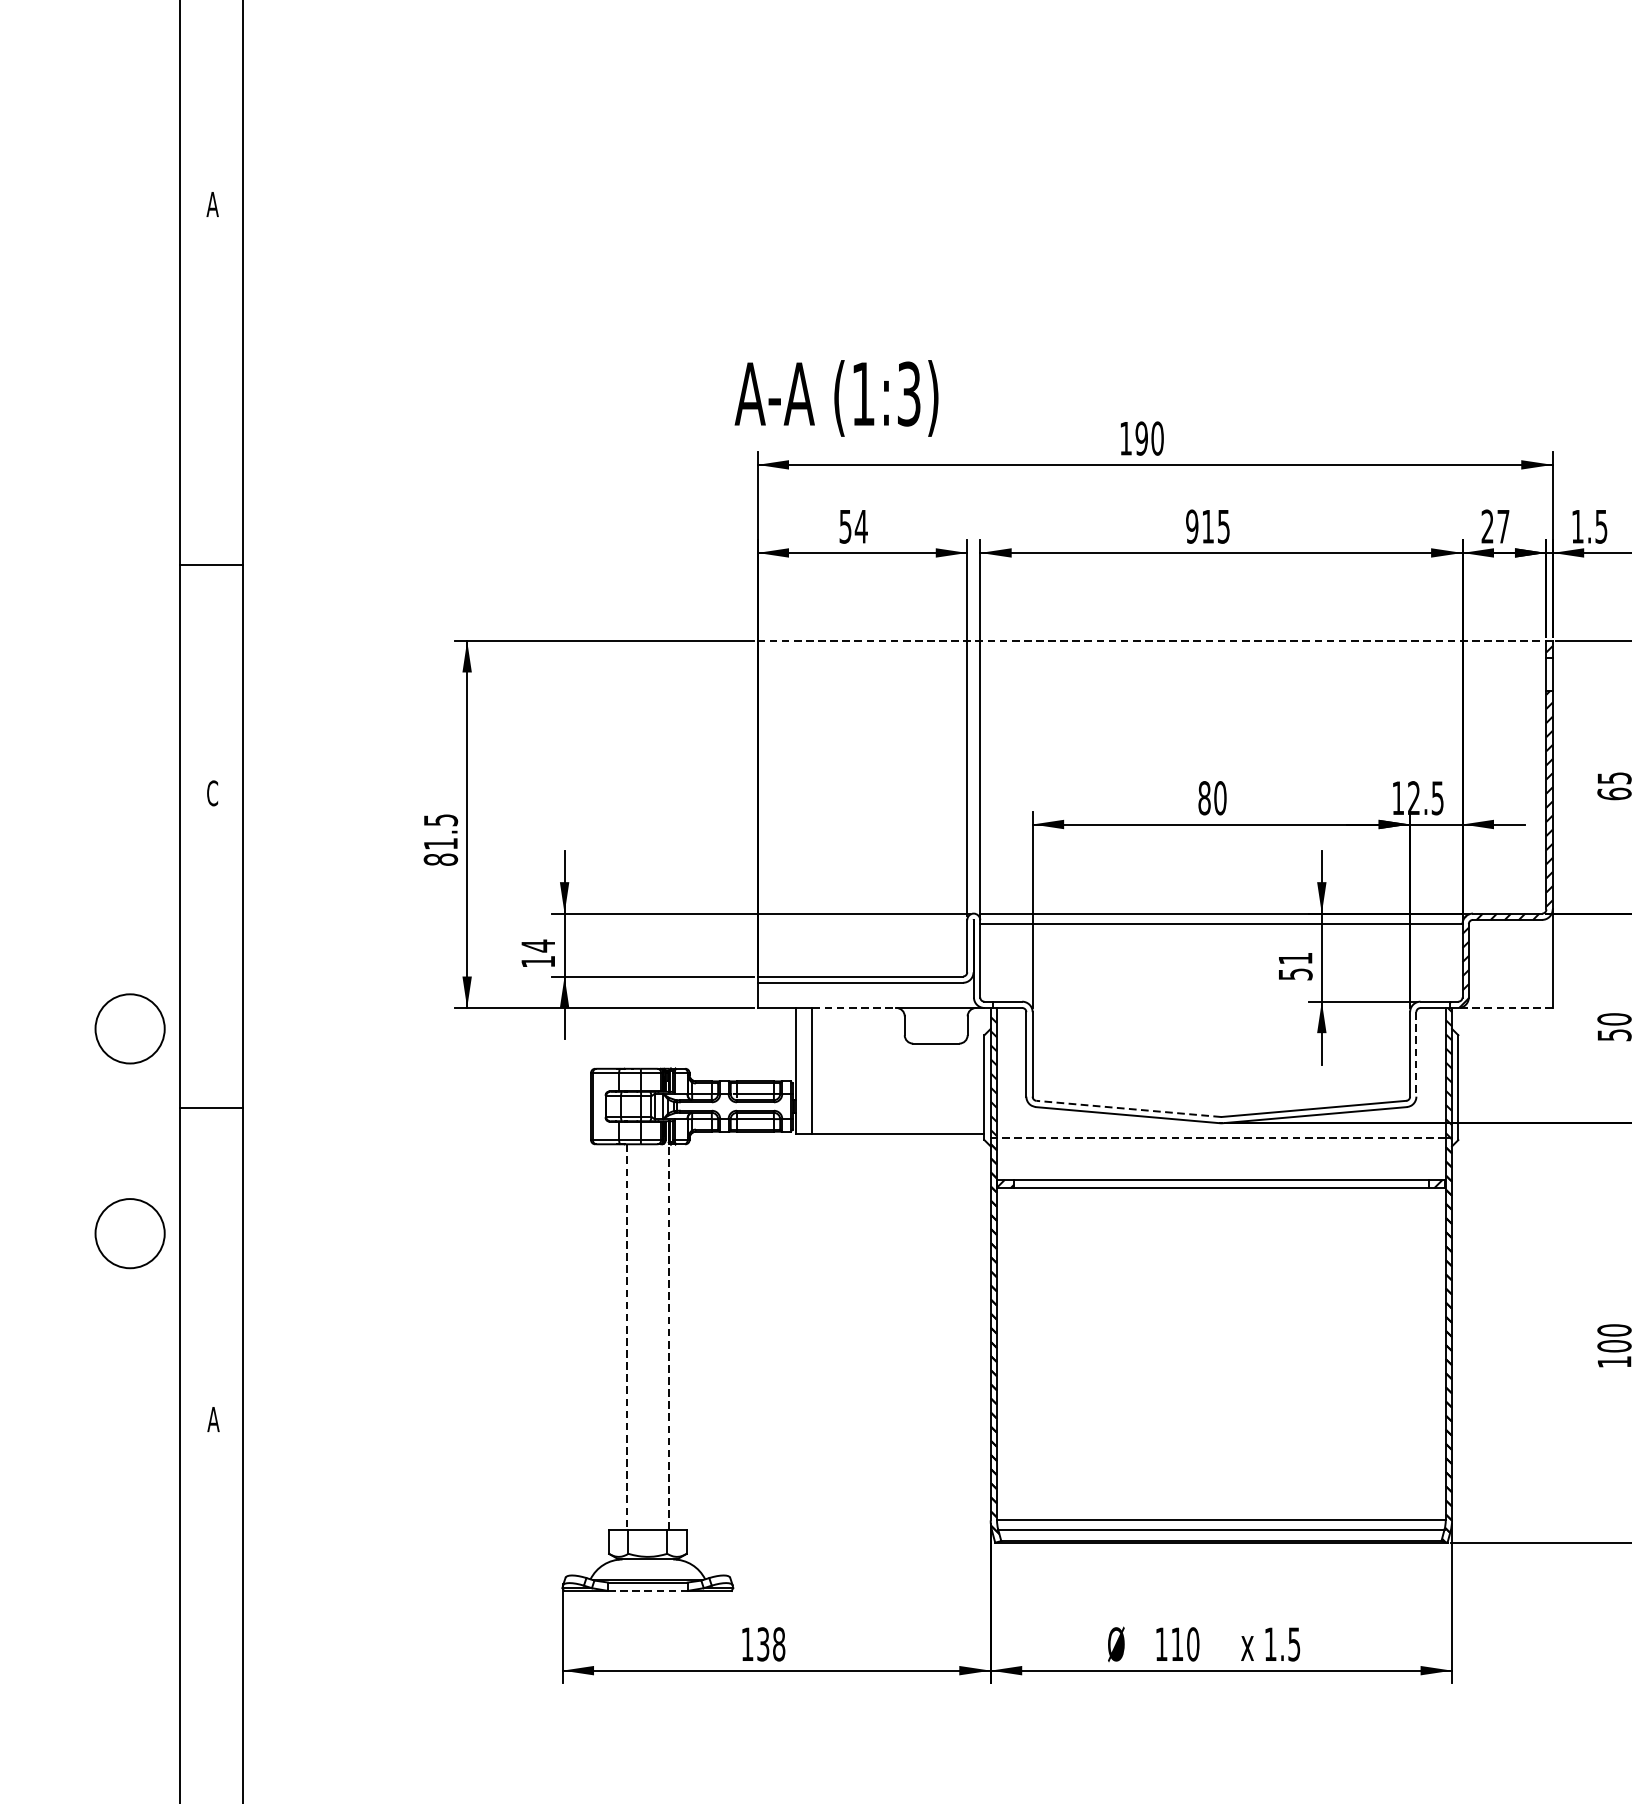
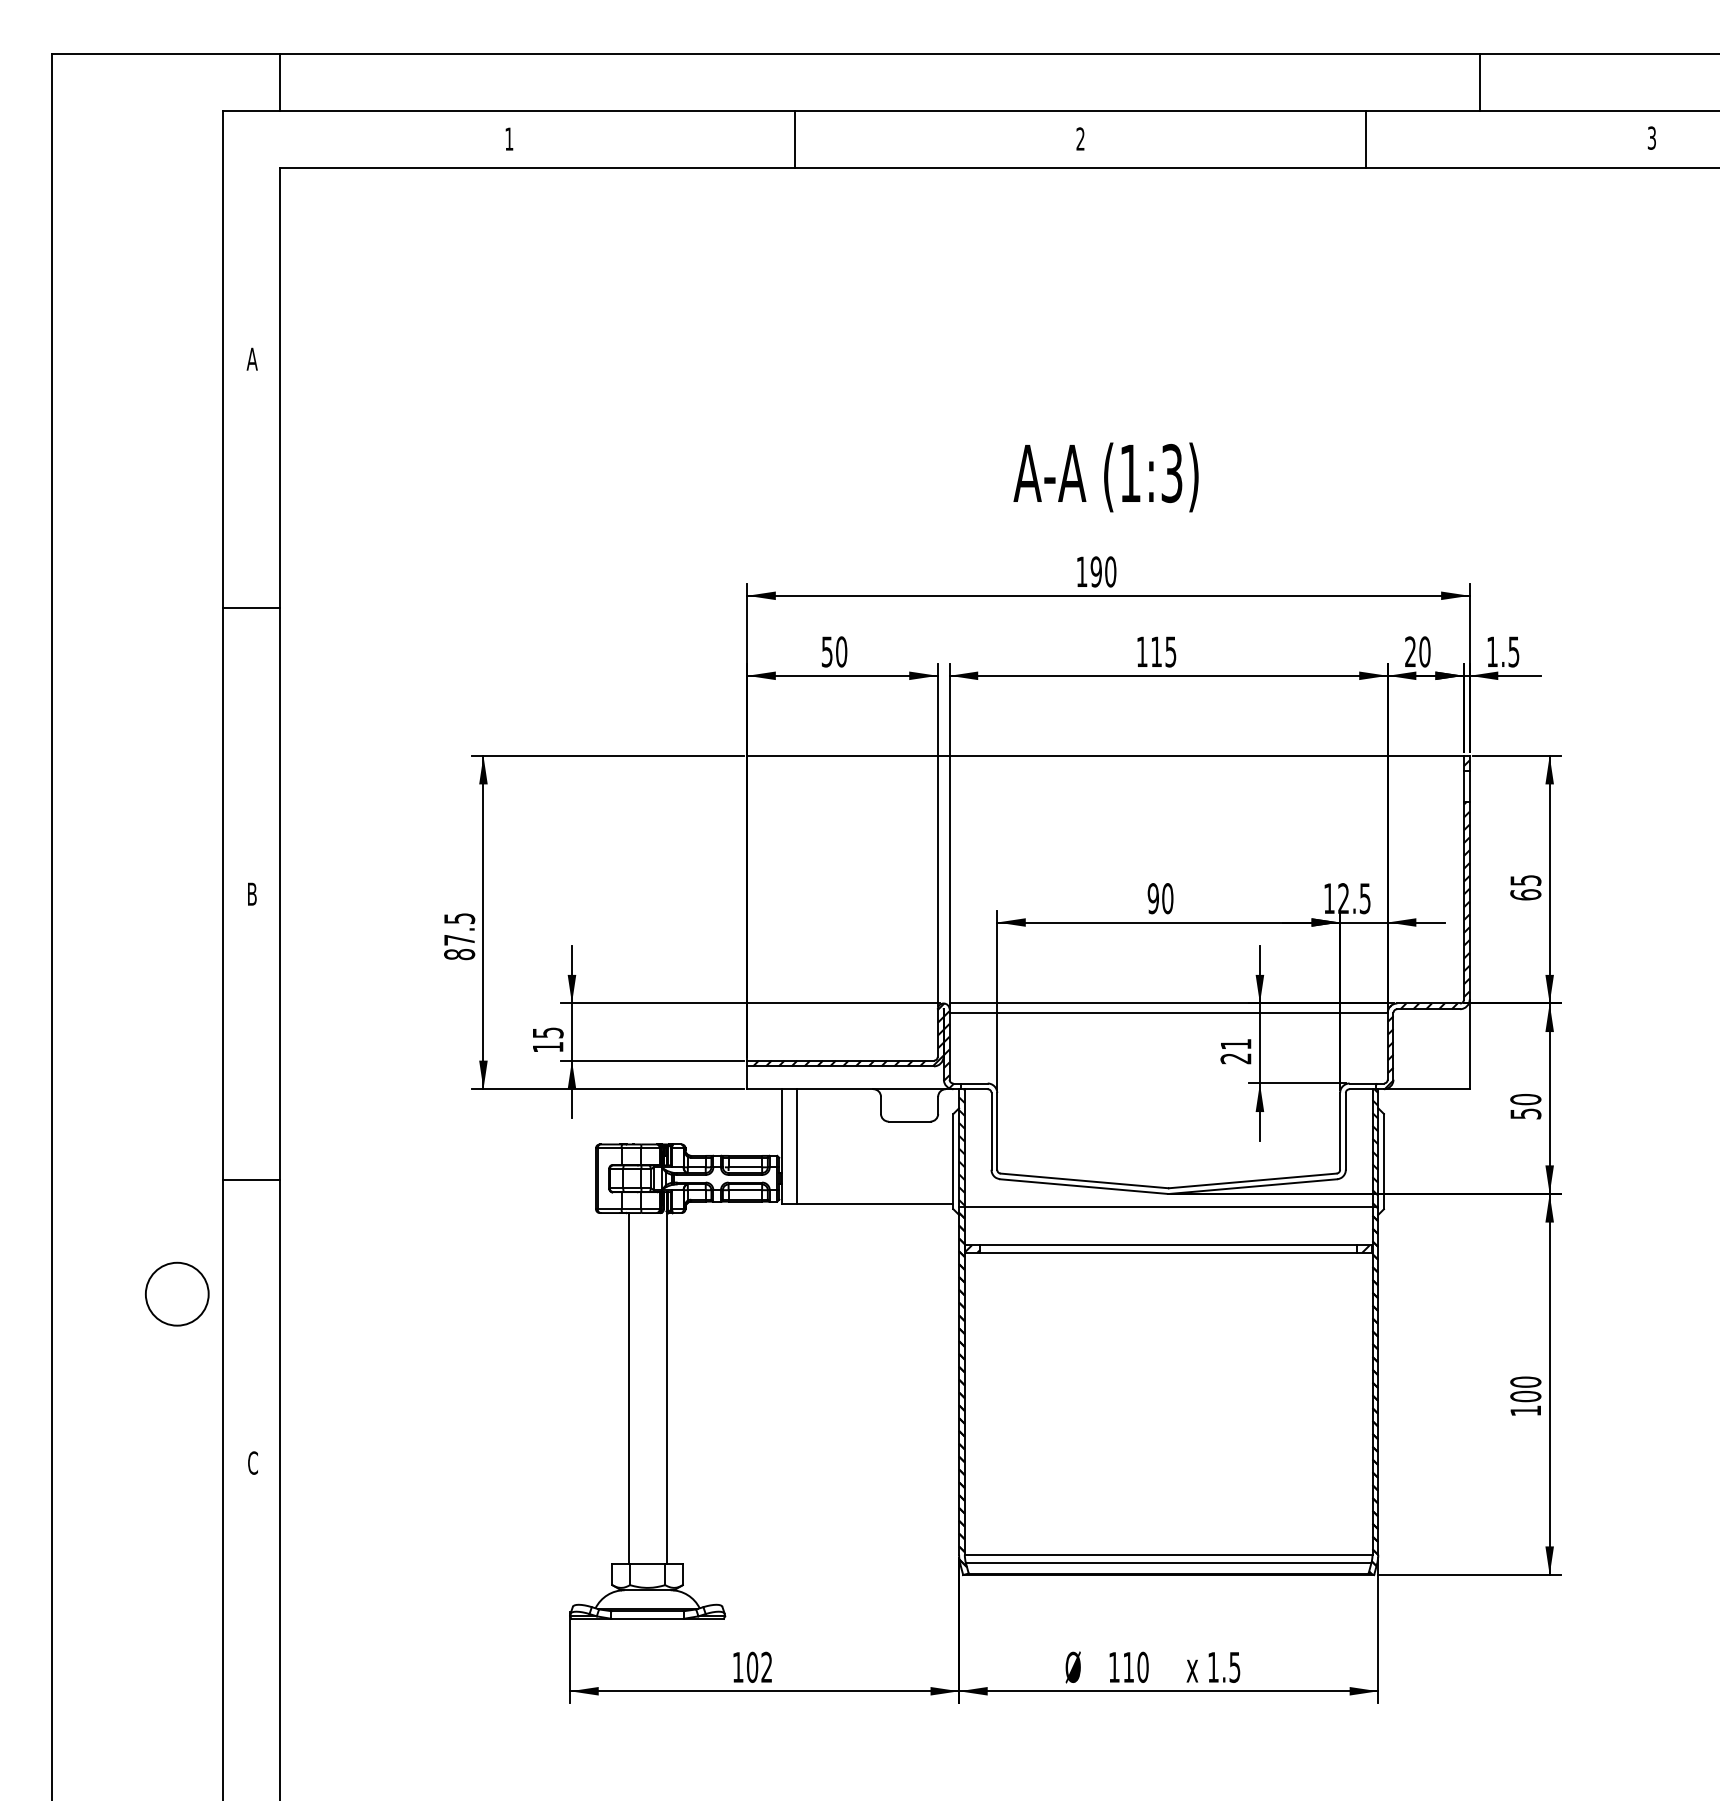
text: (835, 398) -> (1105, 477), moved
text: (861, 526) -> (841, 651), 54 -> 50
text: (1191, 526) -> (1141, 651), 915 -> 115
text: (1502, 526) -> (1424, 651), 27 -> 20
line: (211, 564) -> (251, 608), moved
line: (1152, 640) -> (1106, 755), dashed -> solid
text: (212, 792) -> (252, 893), C -> B
text: (1204, 798) -> (1153, 898), 80 -> 90
text: (440, 844) -> (459, 940), 81.5 -> 87.5
text: (538, 945) -> (548, 1032), 14 -> 15
hatch: (874, 959) -> (853, 1045), added
text: (1294, 974) -> (1235, 1058), 51 -> 21
line: (854, 1008) -> (835, 1089), dashed -> solid
line: (1505, 1008) -> (1426, 1089), dashed -> solid
circle: (130, 1028) -> (177, 1107), removed
line: (1416, 1054) -> (1345, 1131), dashed -> solid
line: (1128, 1108) -> (1084, 1180), dashed -> solid
line: (1221, 1138) -> (1168, 1207), dashed -> solid
line: (668, 1335) -> (666, 1386), dashed -> solid
line: (626, 1337) -> (628, 1388), dashed -> solid
text: (212, 1418) -> (252, 1462), A -> C
line: (648, 1590) -> (648, 1618), dashed -> solid
text: (771, 1643) -> (759, 1666), 138 -> 102

